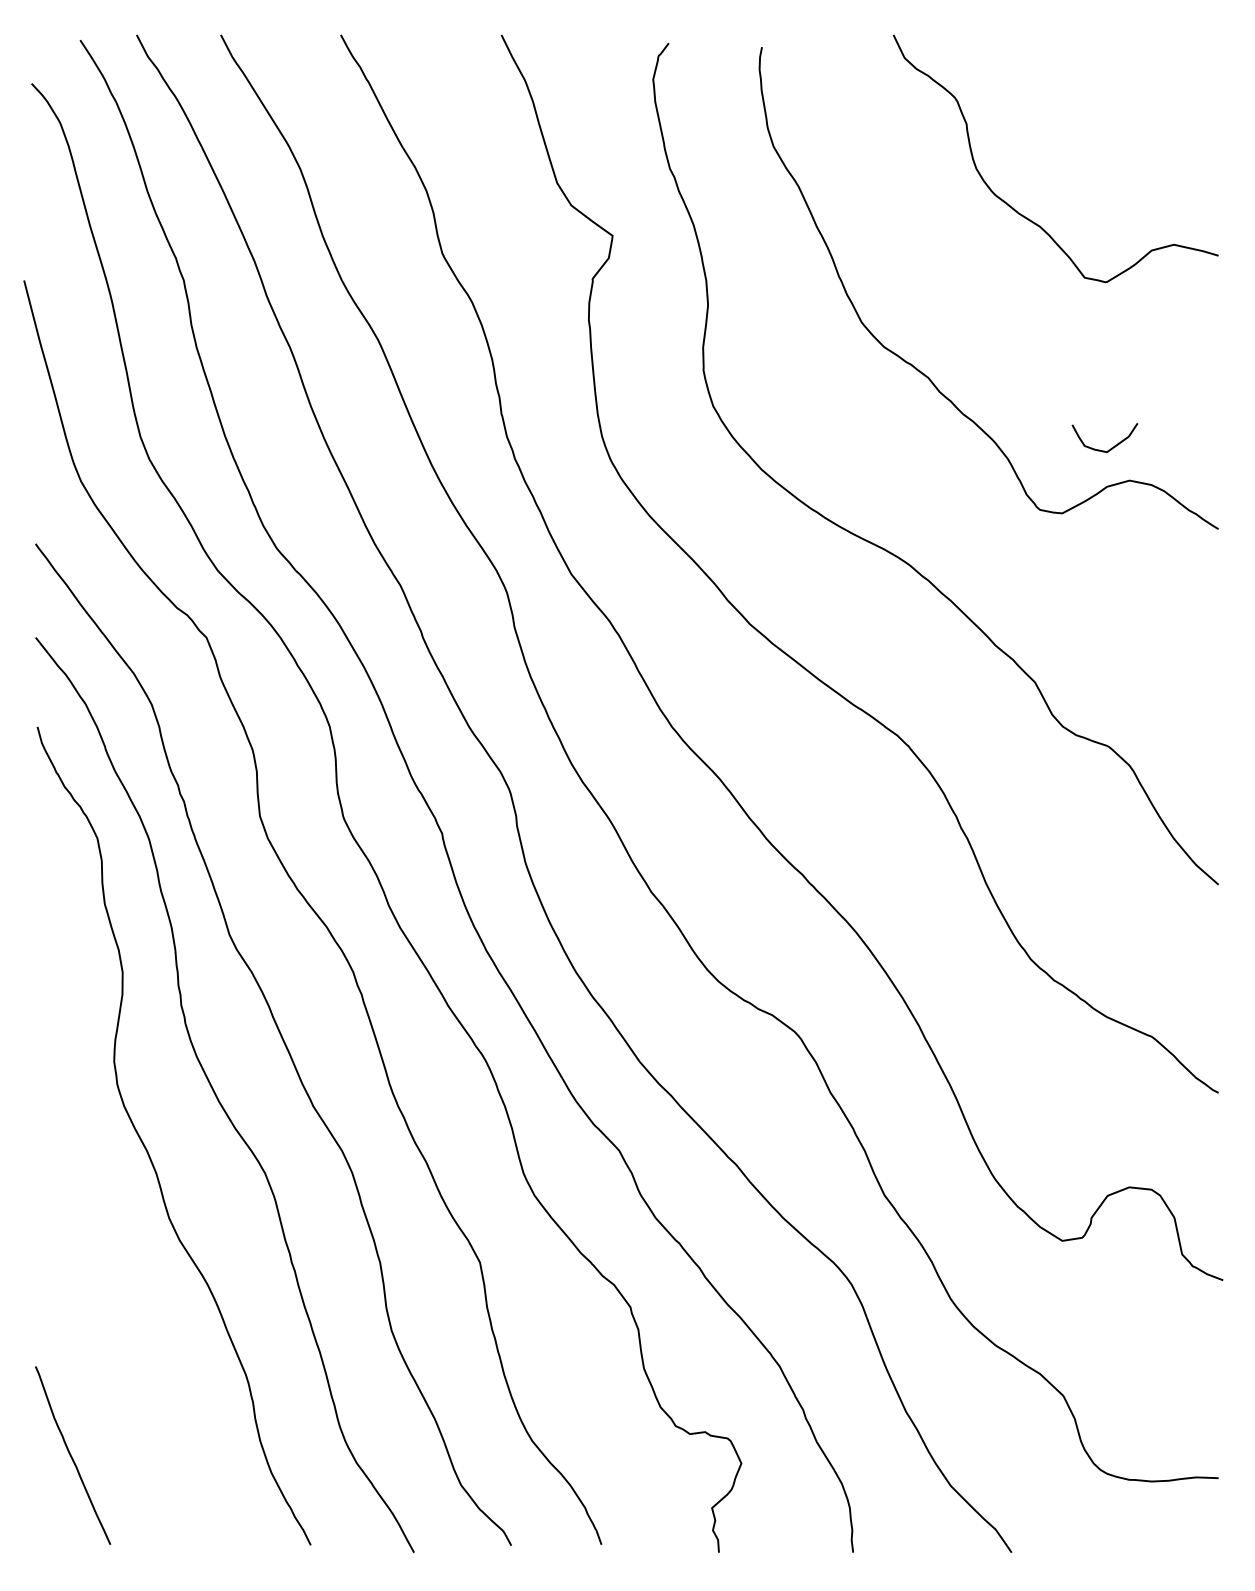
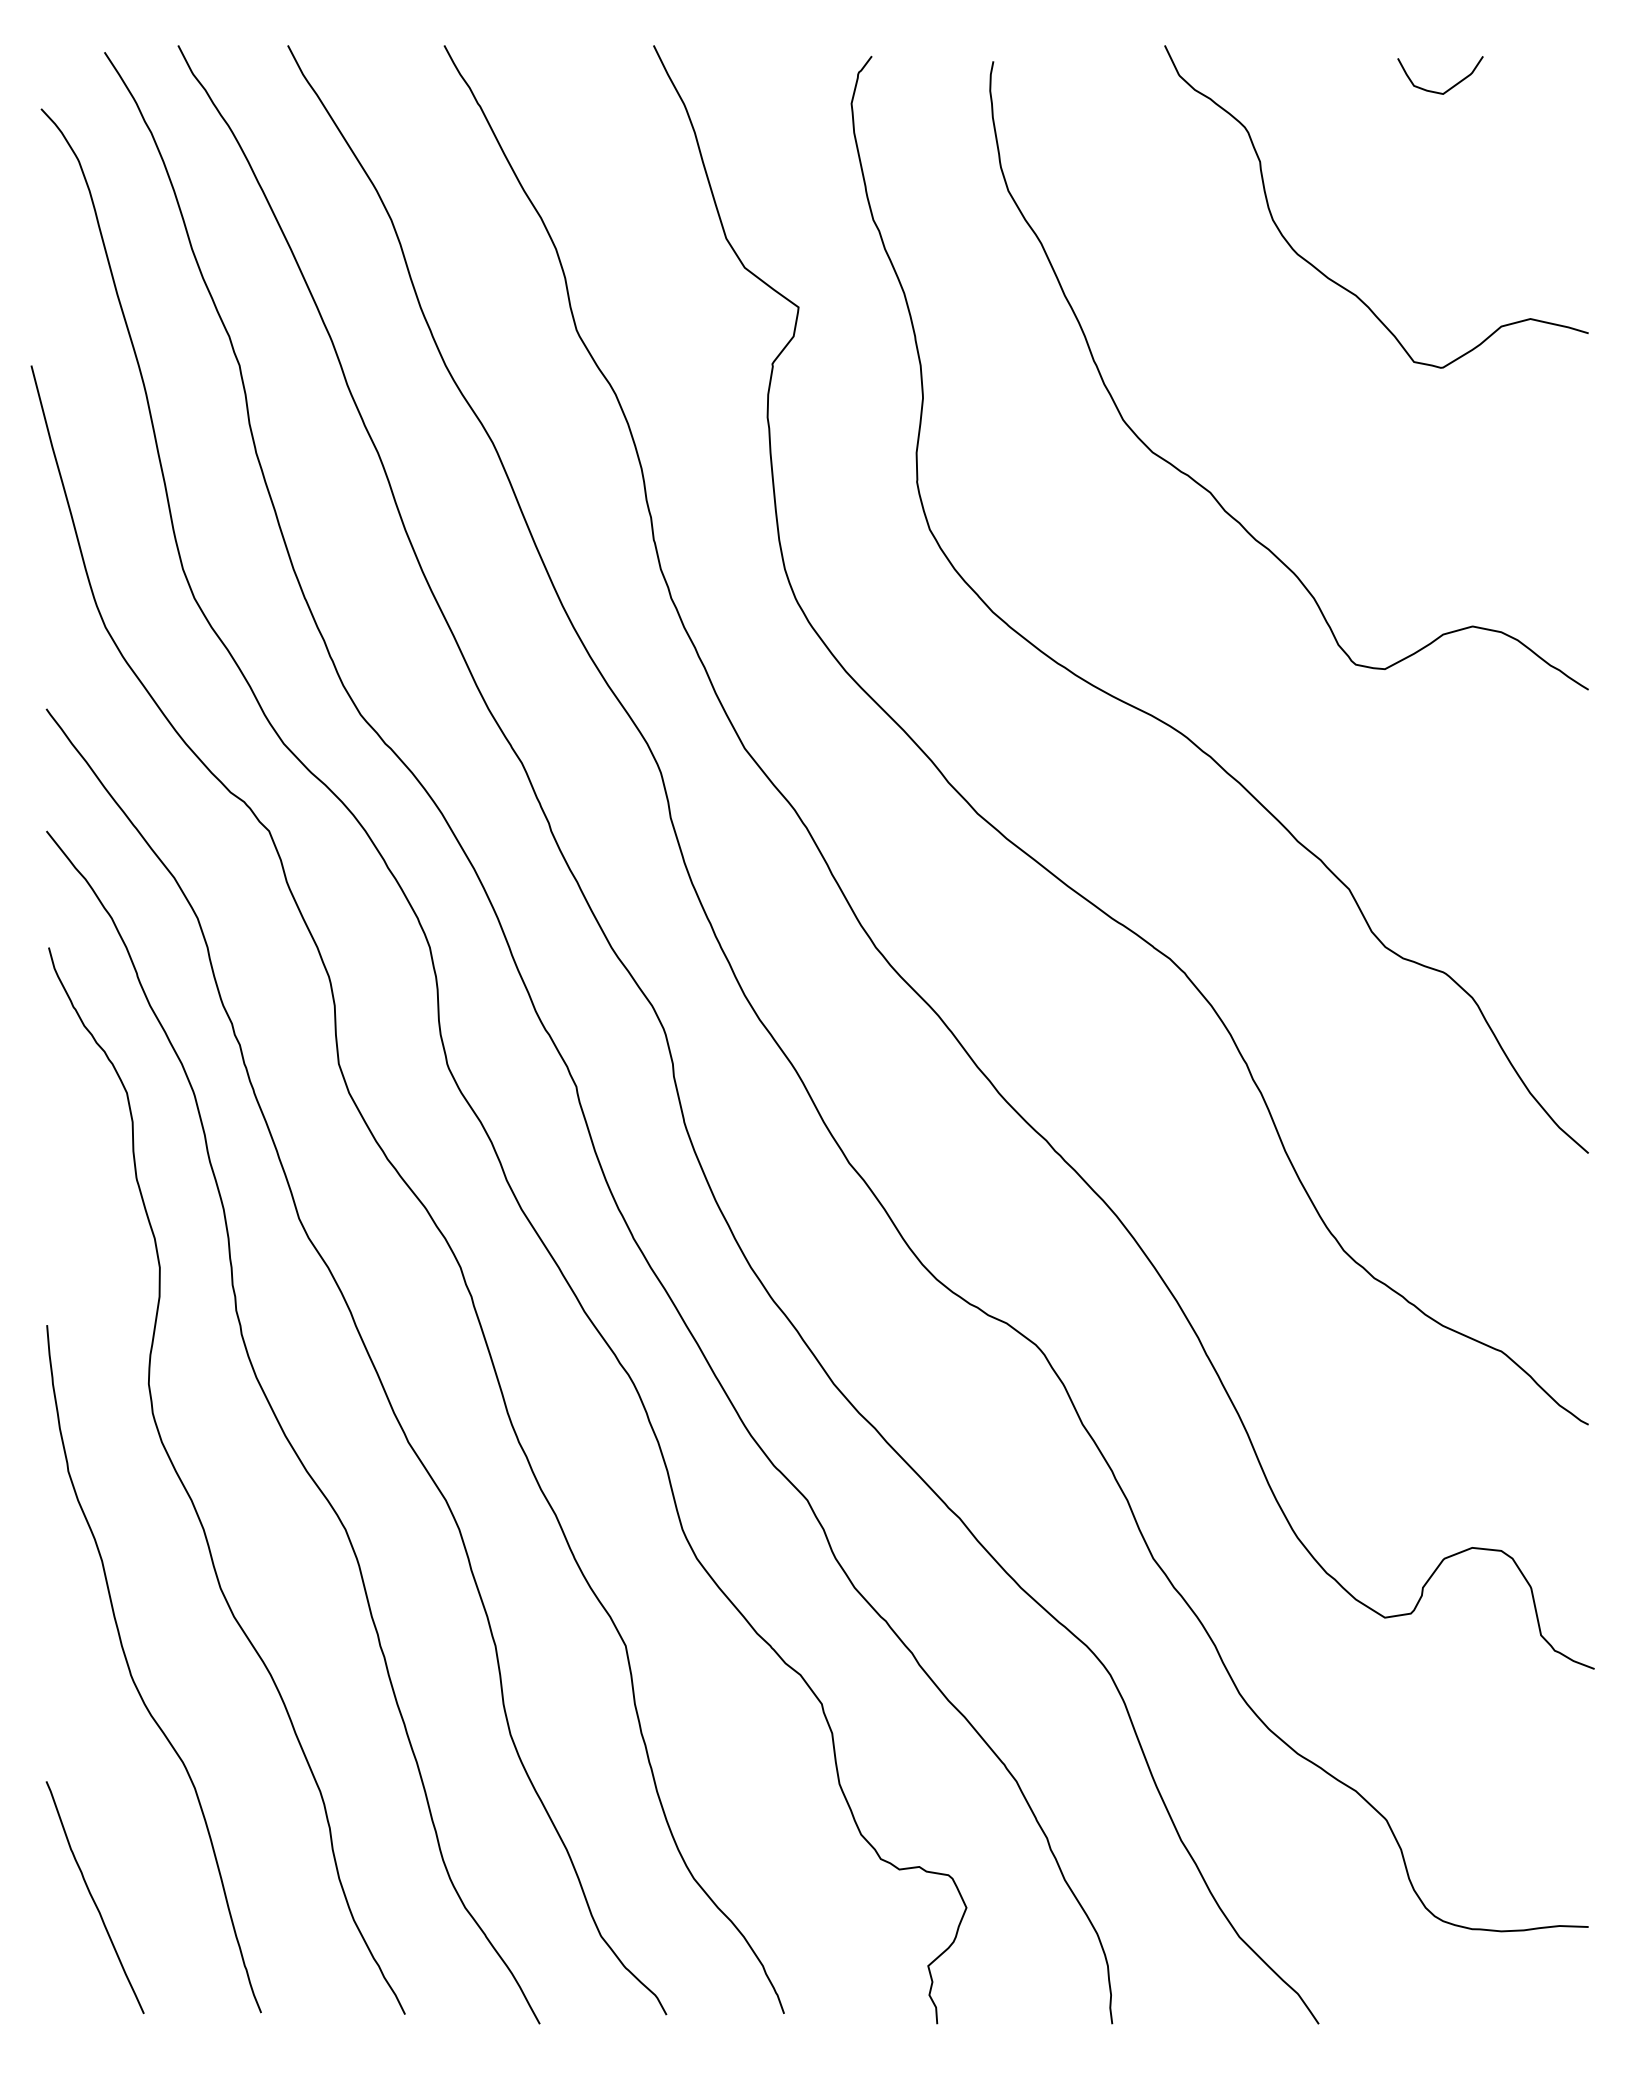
curve: (1111, 447) -> (1448, 87), moved
curve: (102, 1286) -> (133, 1677), added

